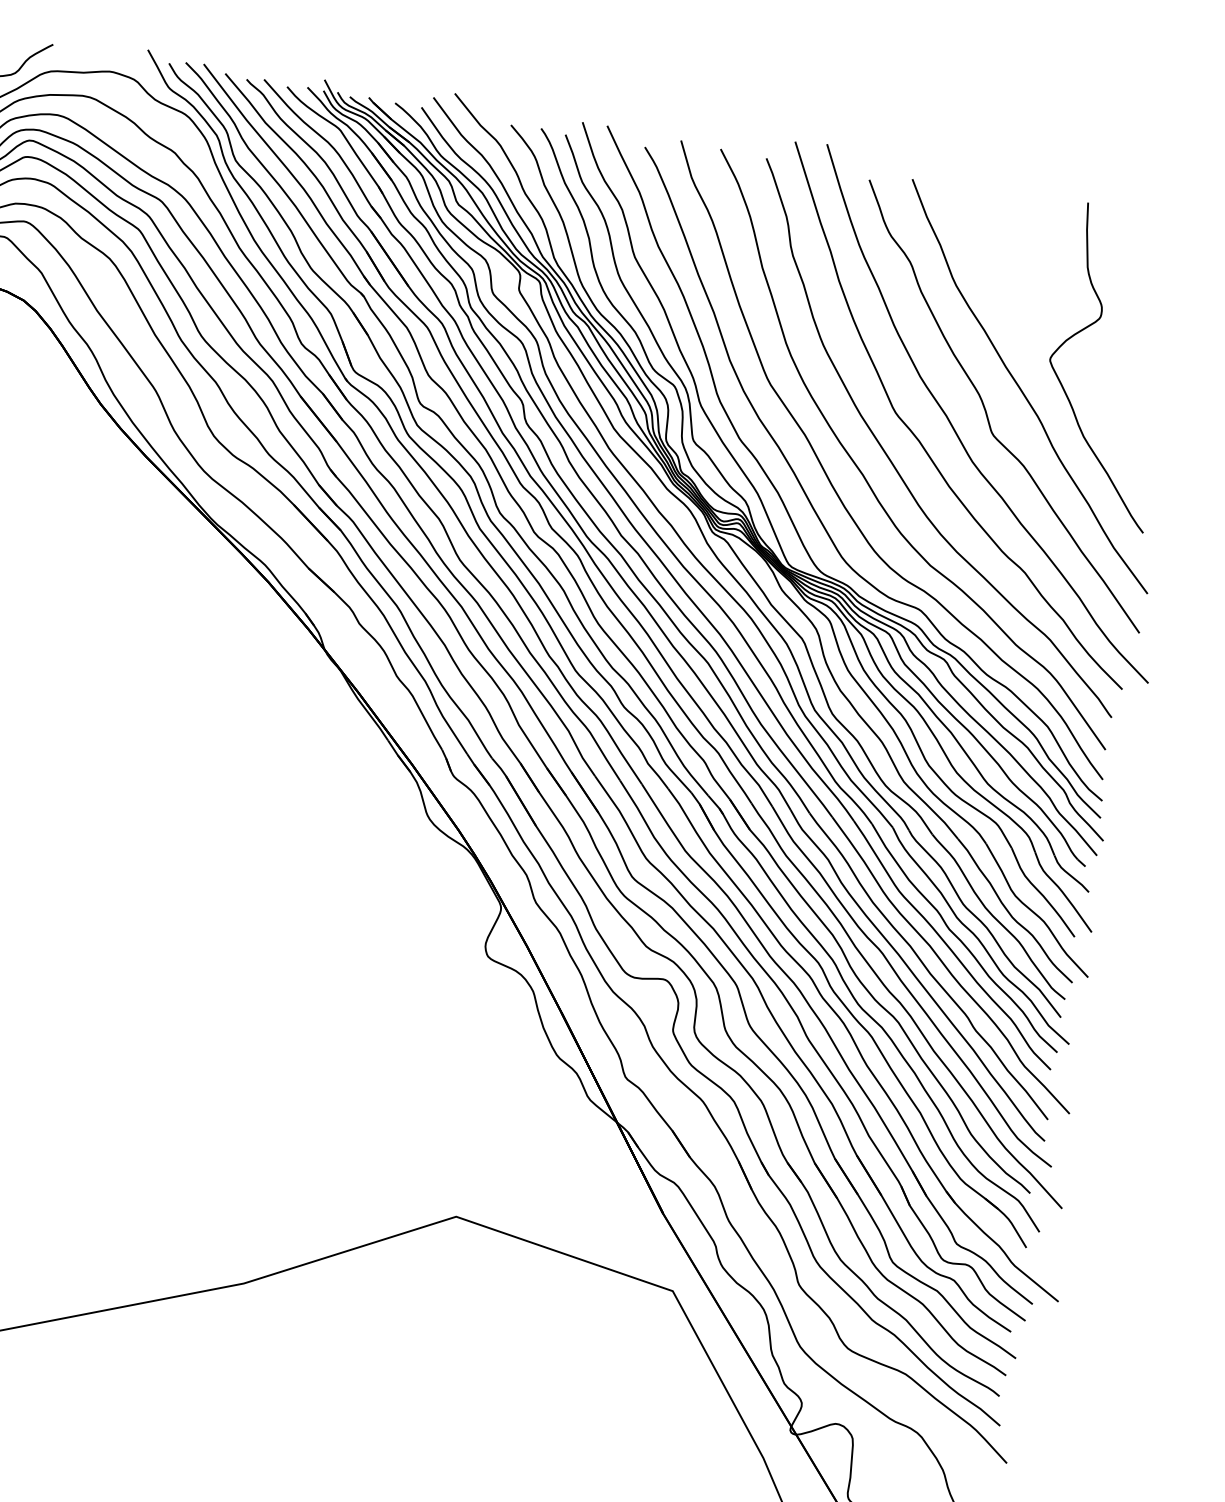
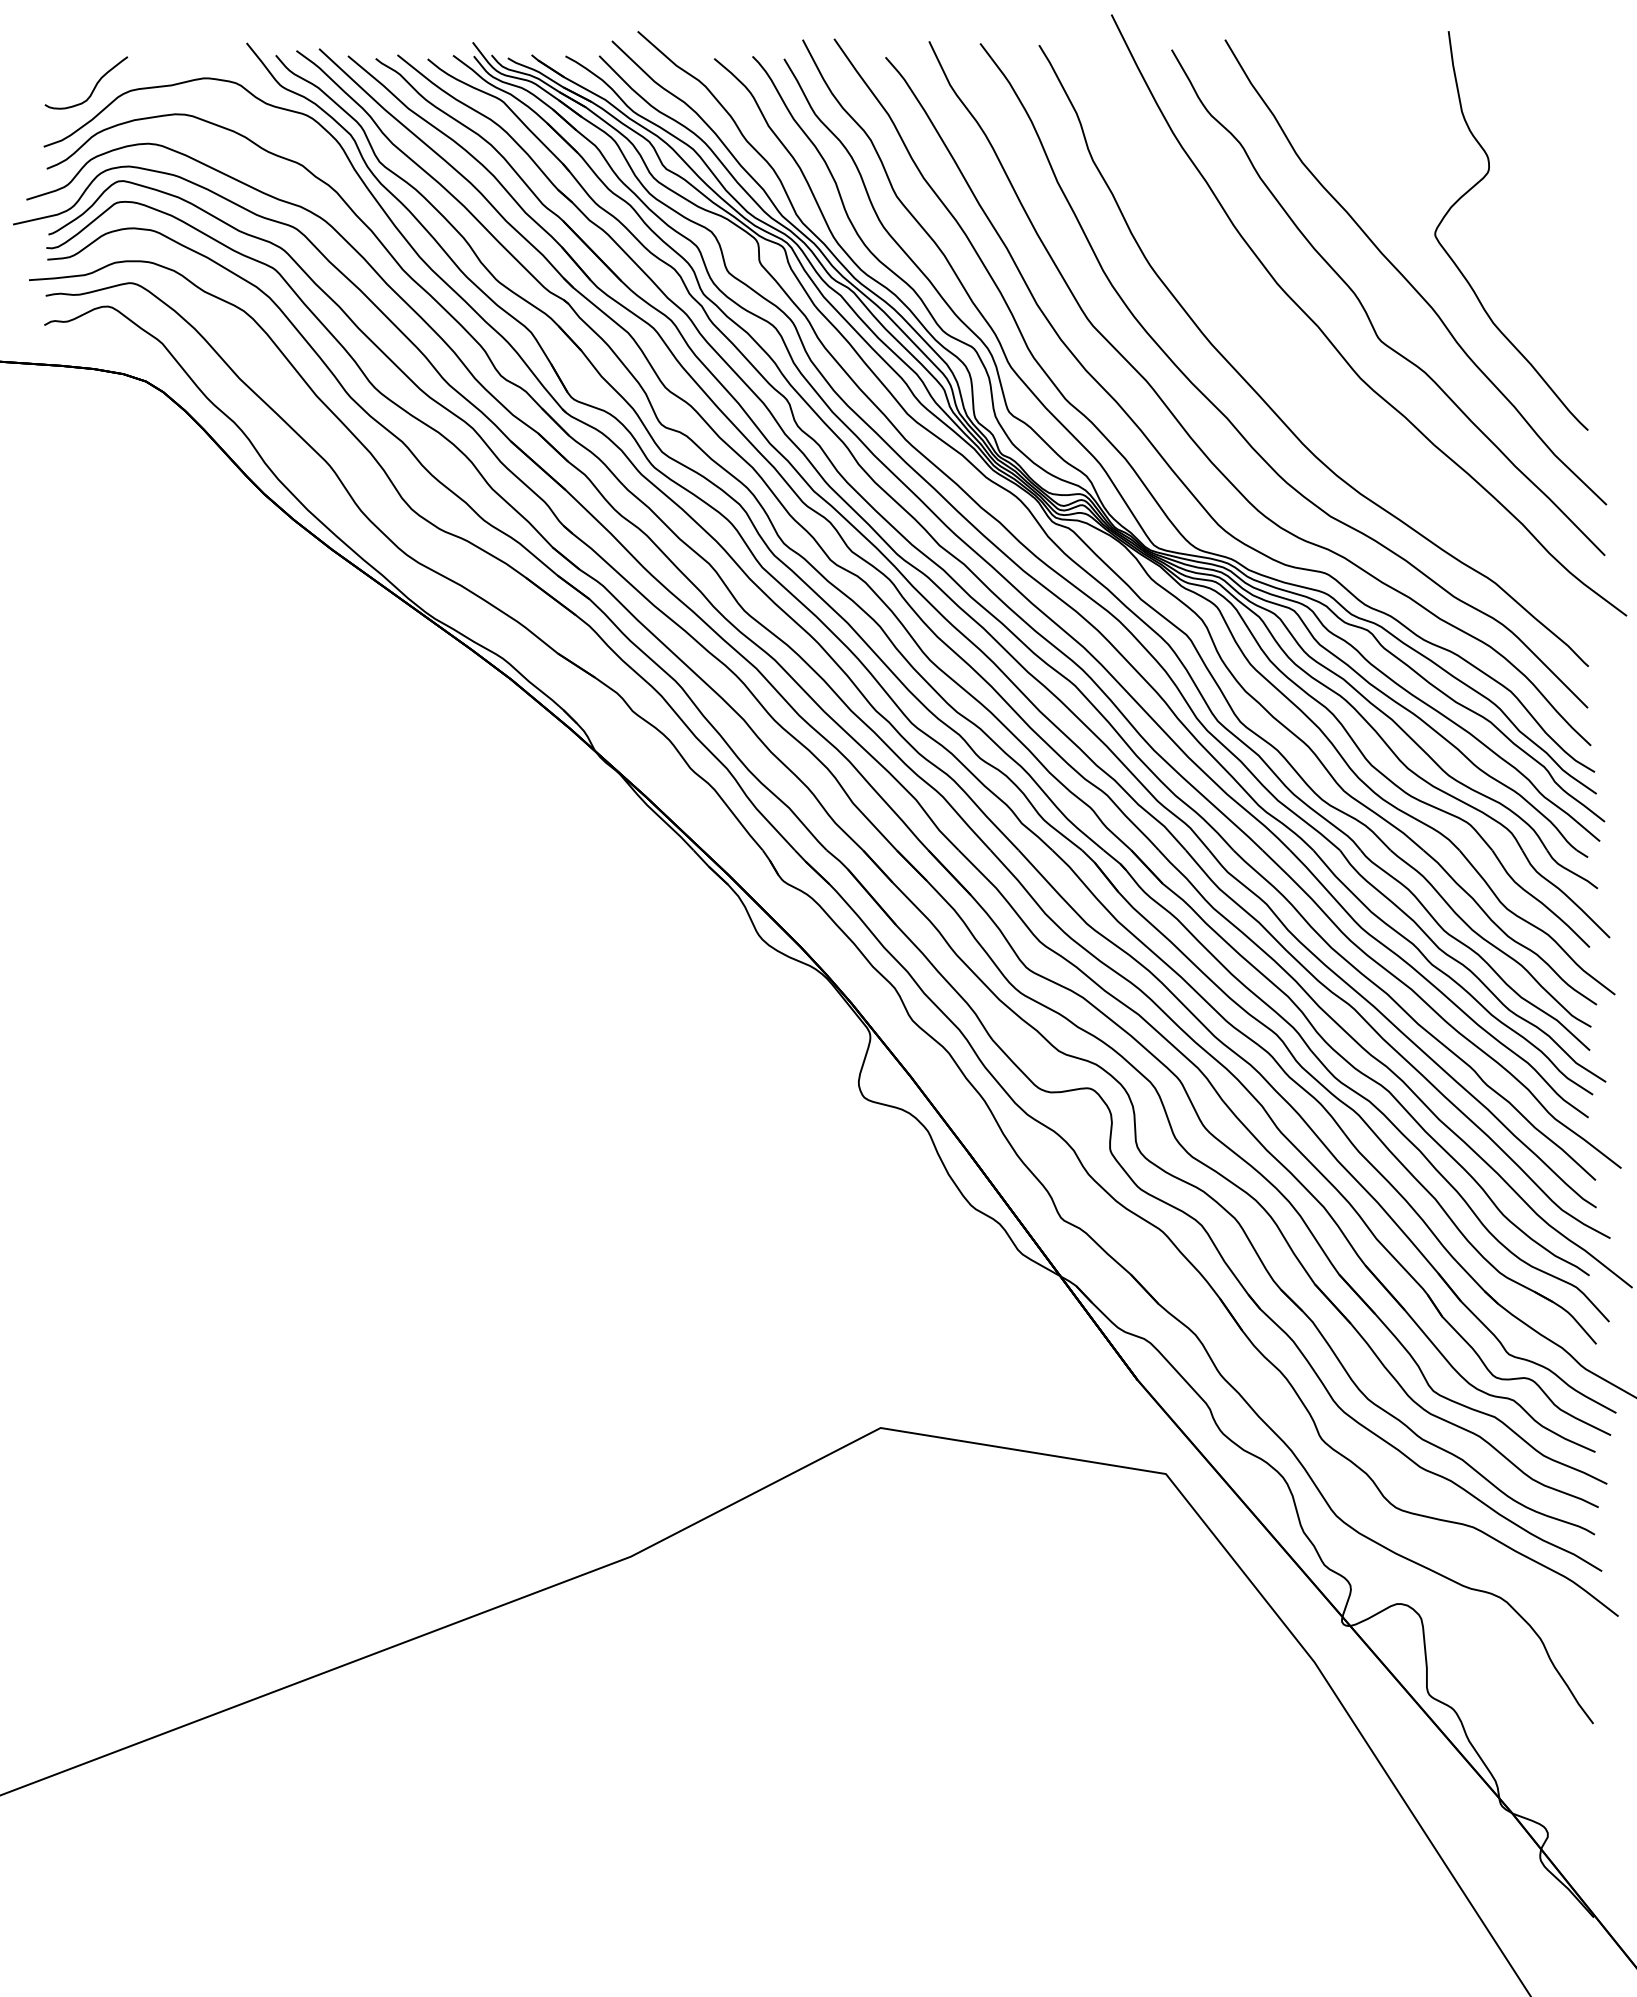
curve: (920, 441) -> (1291, 364), removed

